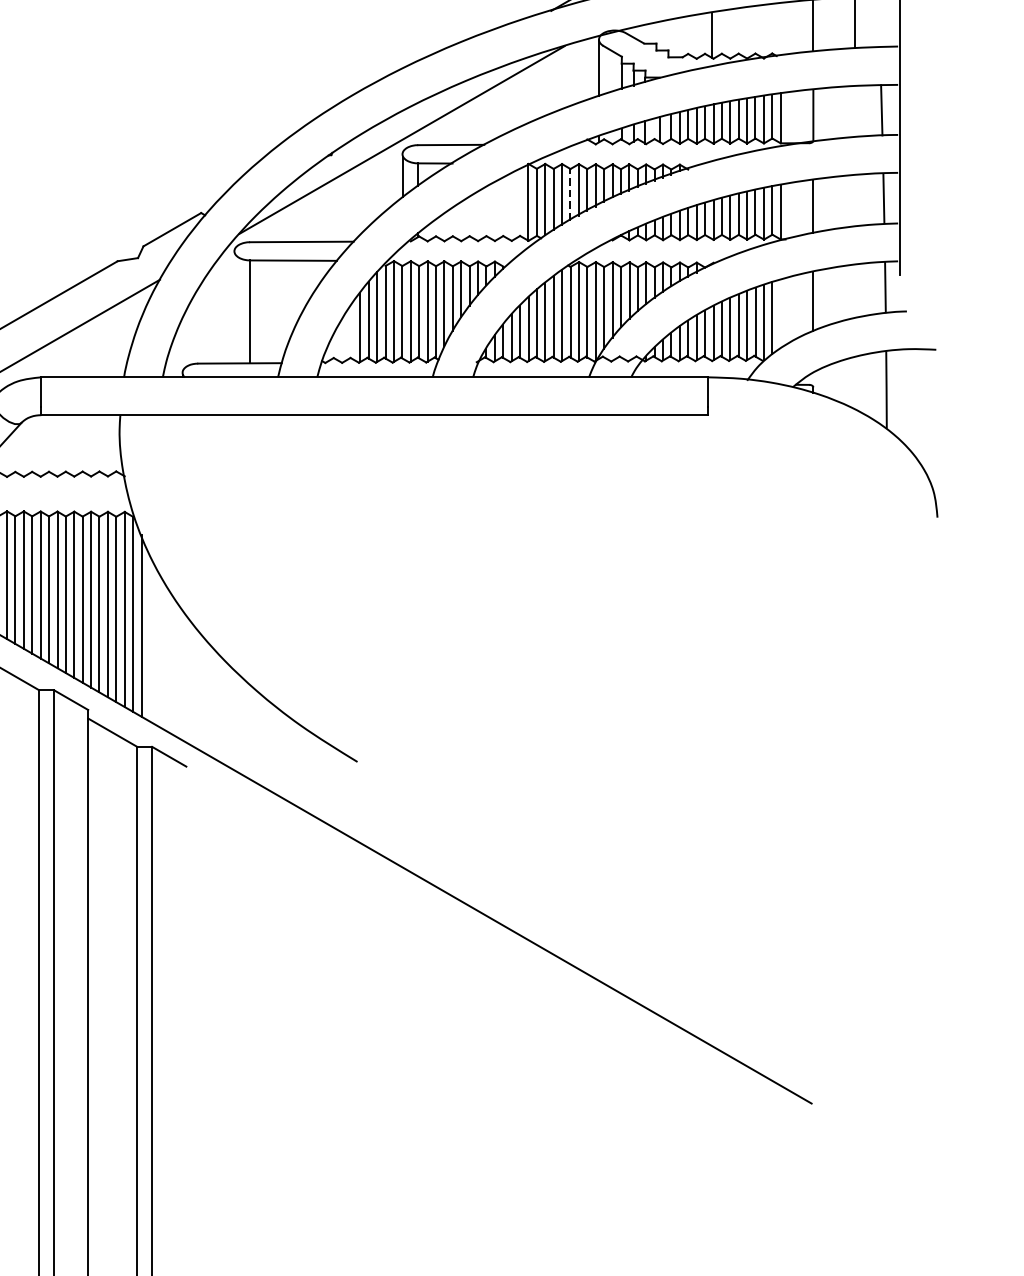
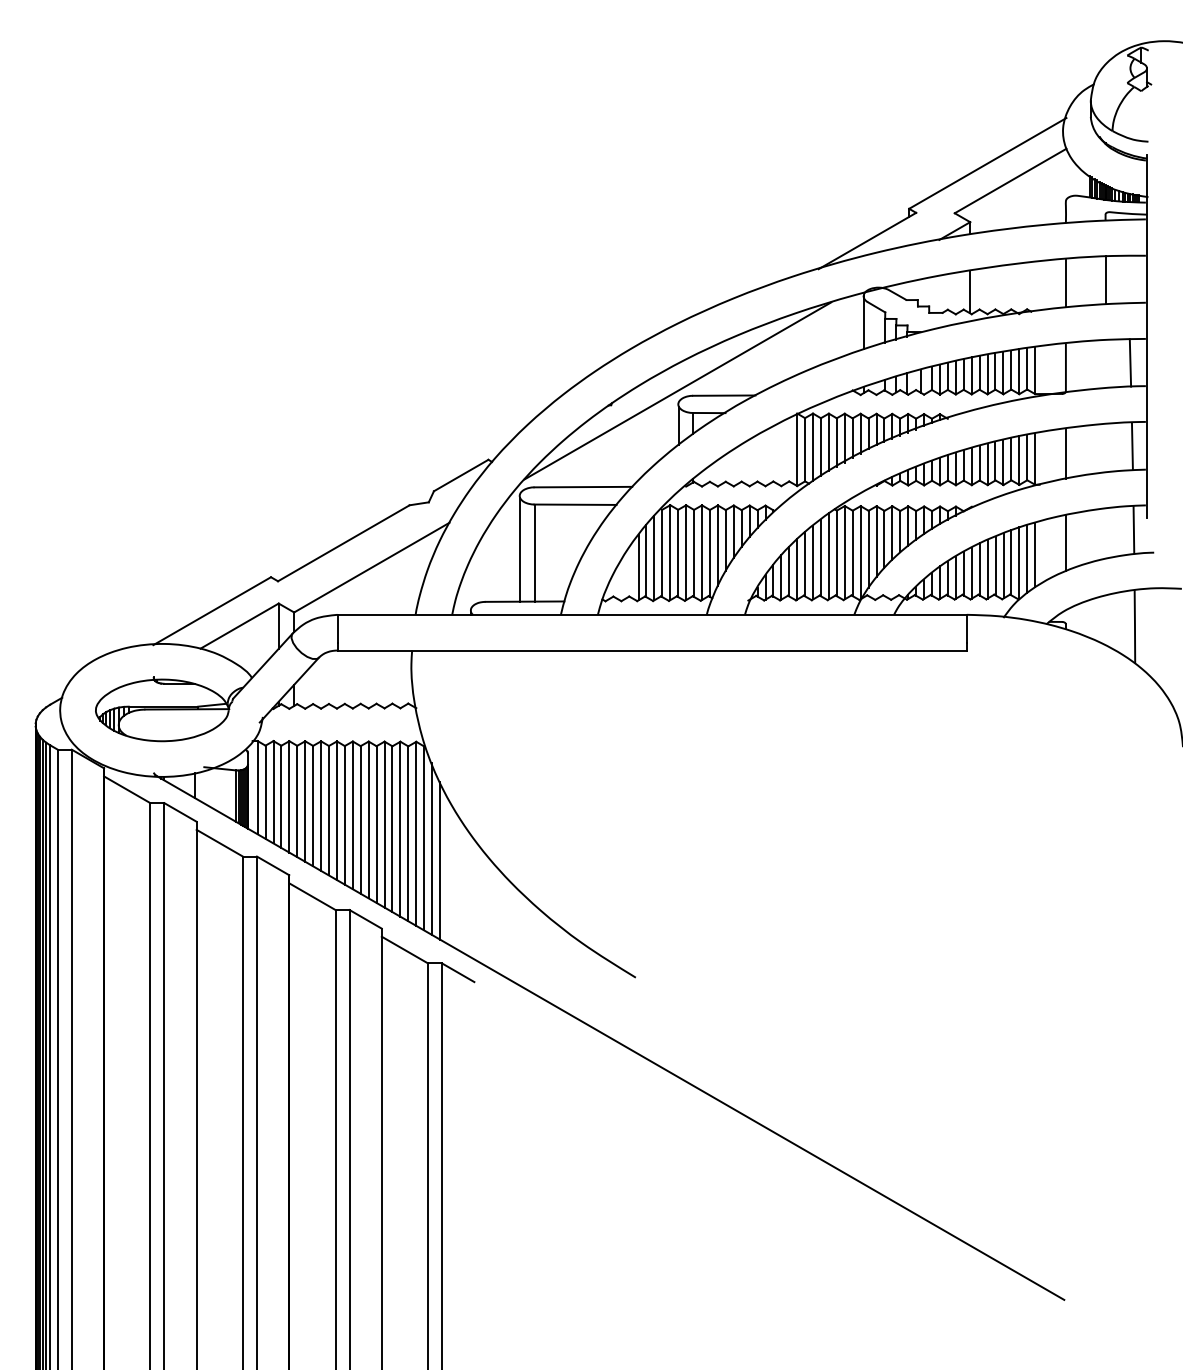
line: (570, 194) -> (836, 442), dashed -> solid
line: (235, 308) -> (520, 549), added
line: (781, 313) -> (1035, 554), added
line: (150, 637) -> (440, 860), added

